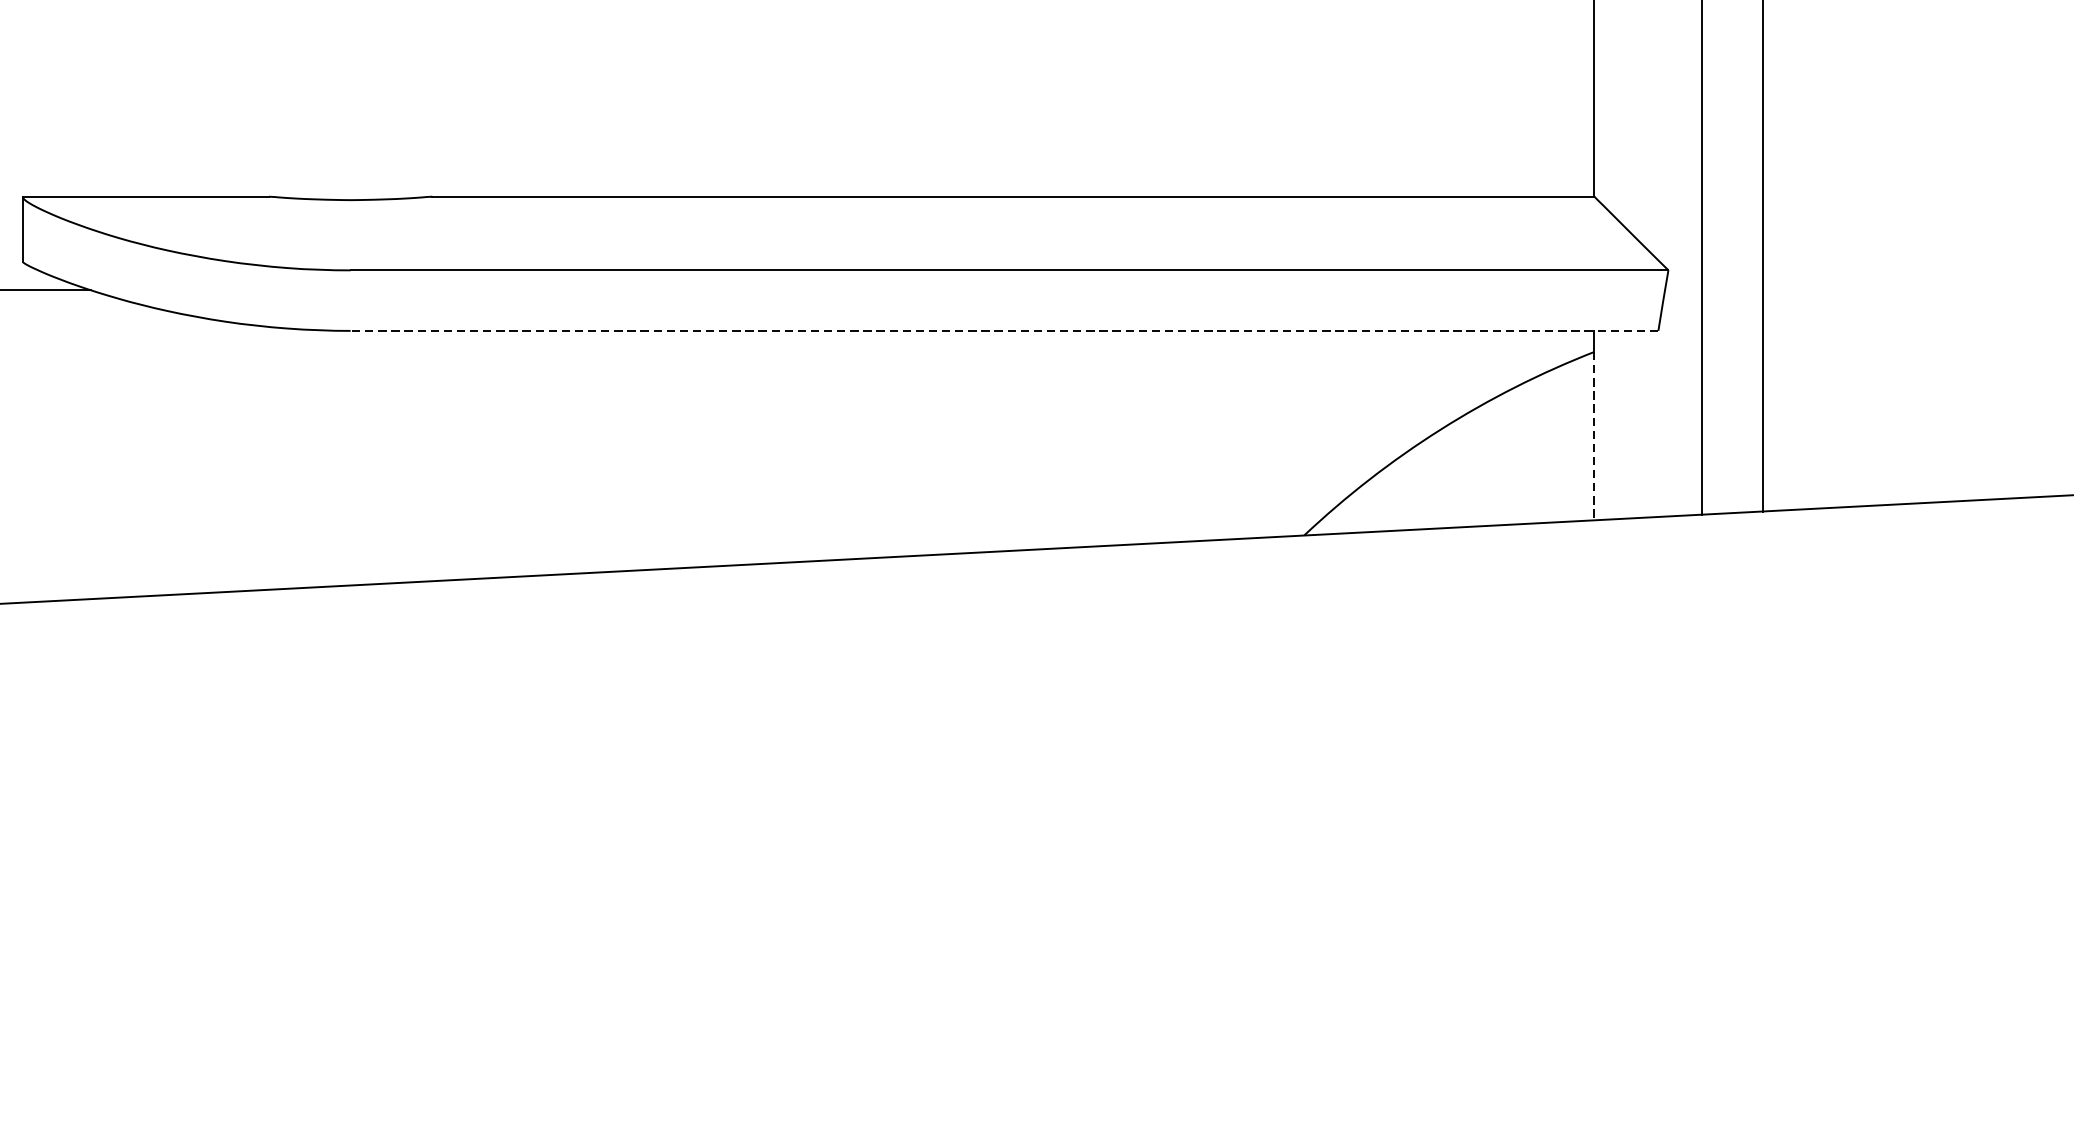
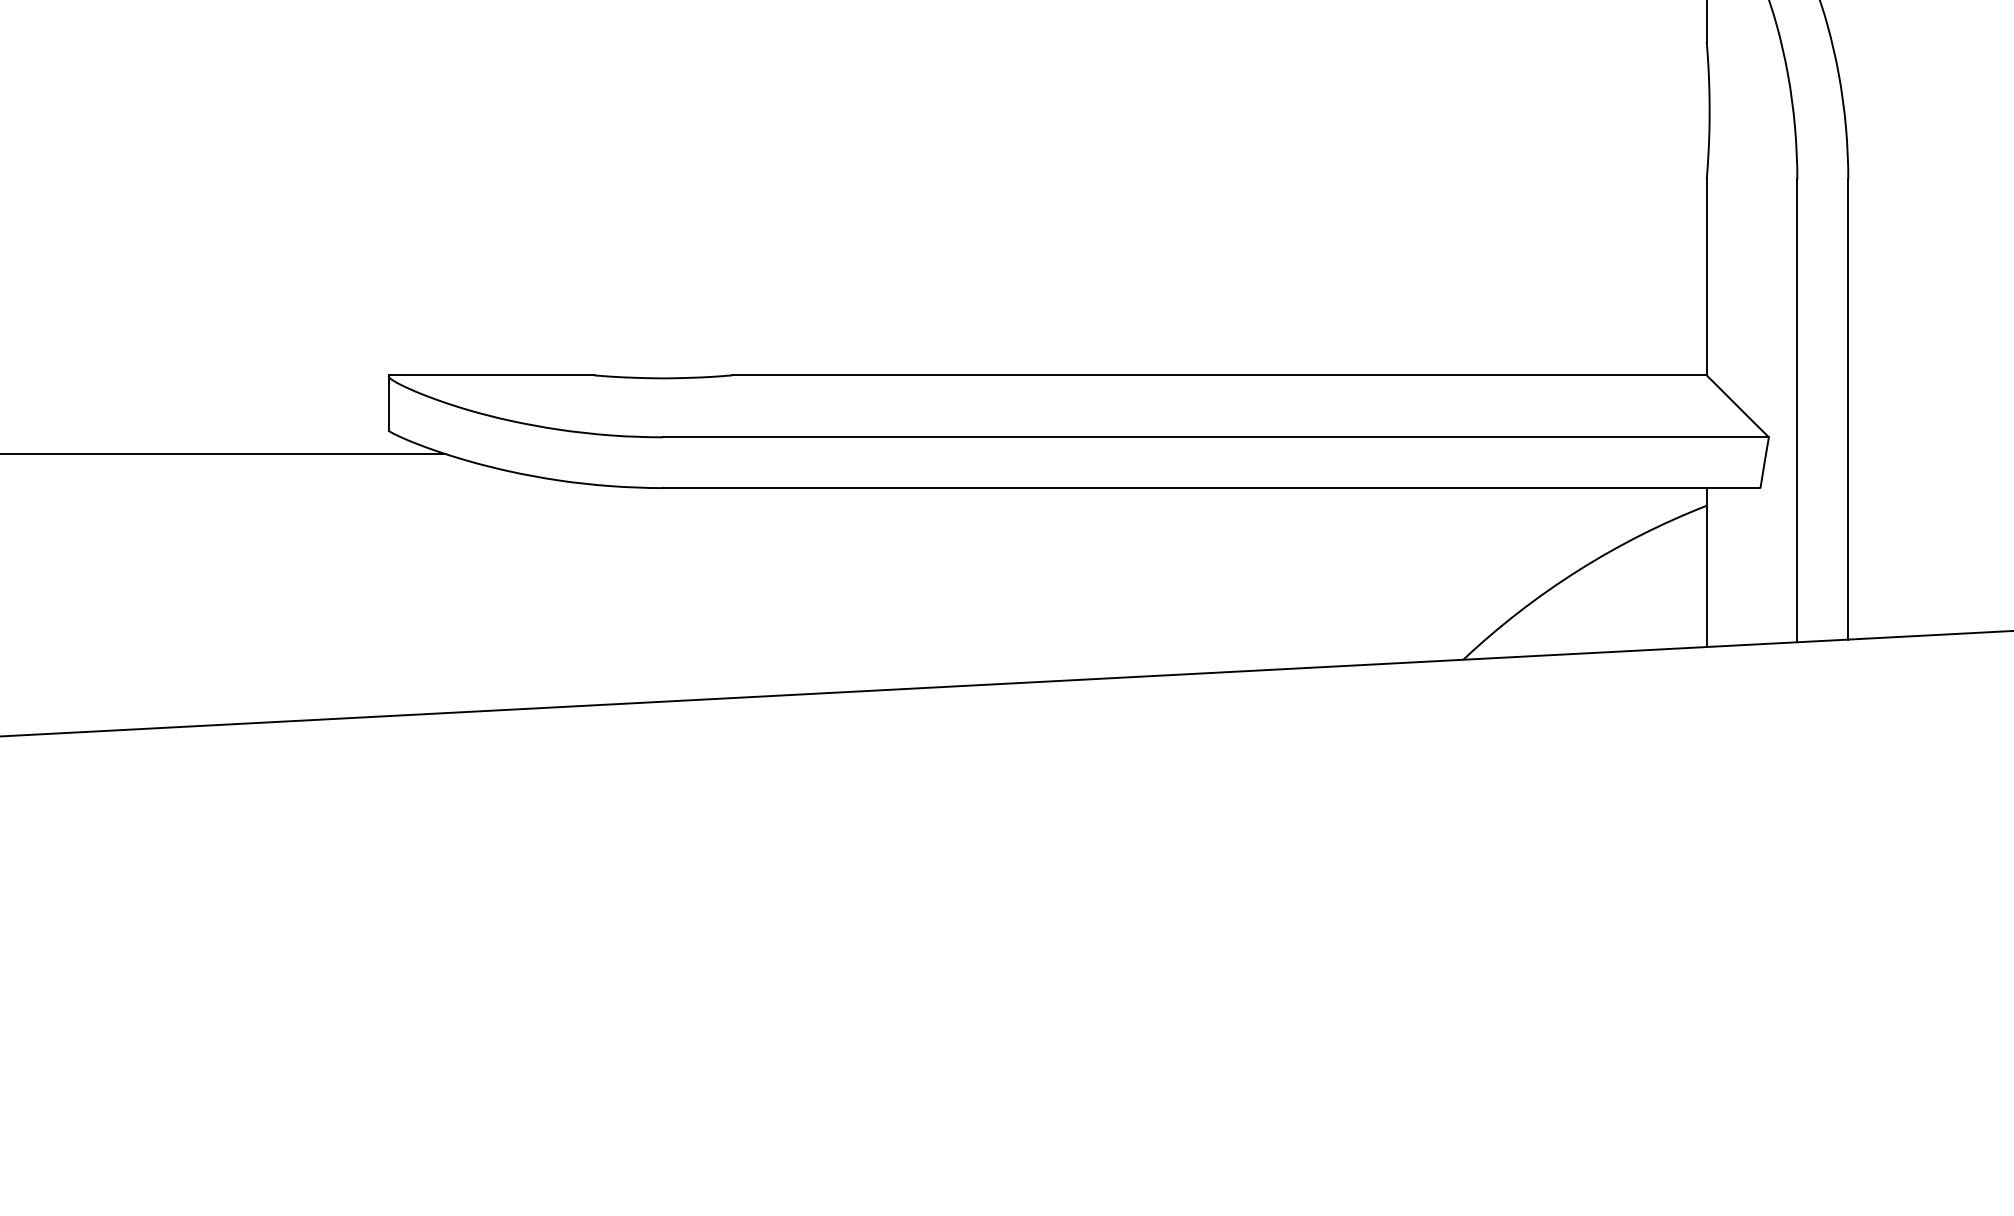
line: (1004, 331) -> (1211, 488), dashed -> solid
line: (1594, 436) -> (1706, 576), dashed -> solid

